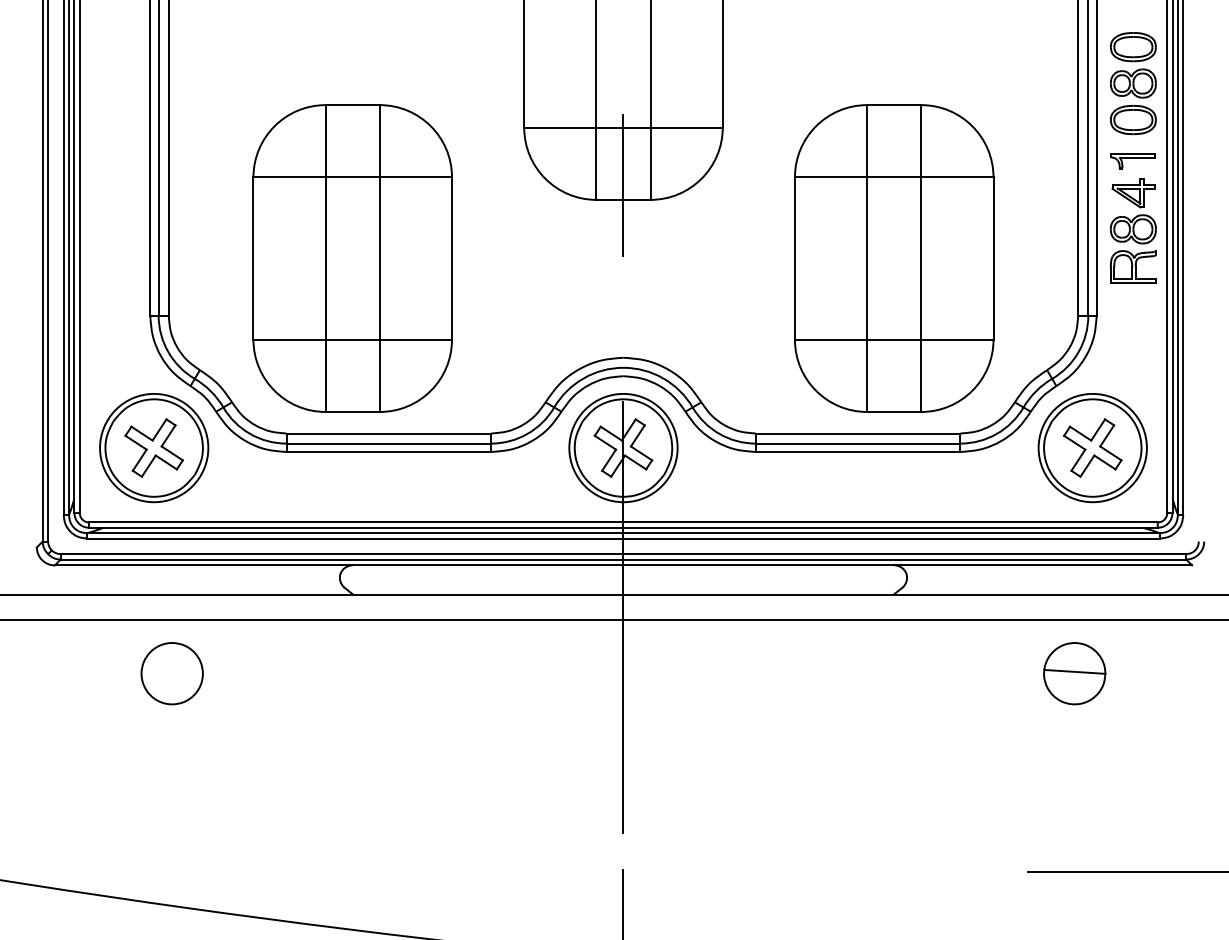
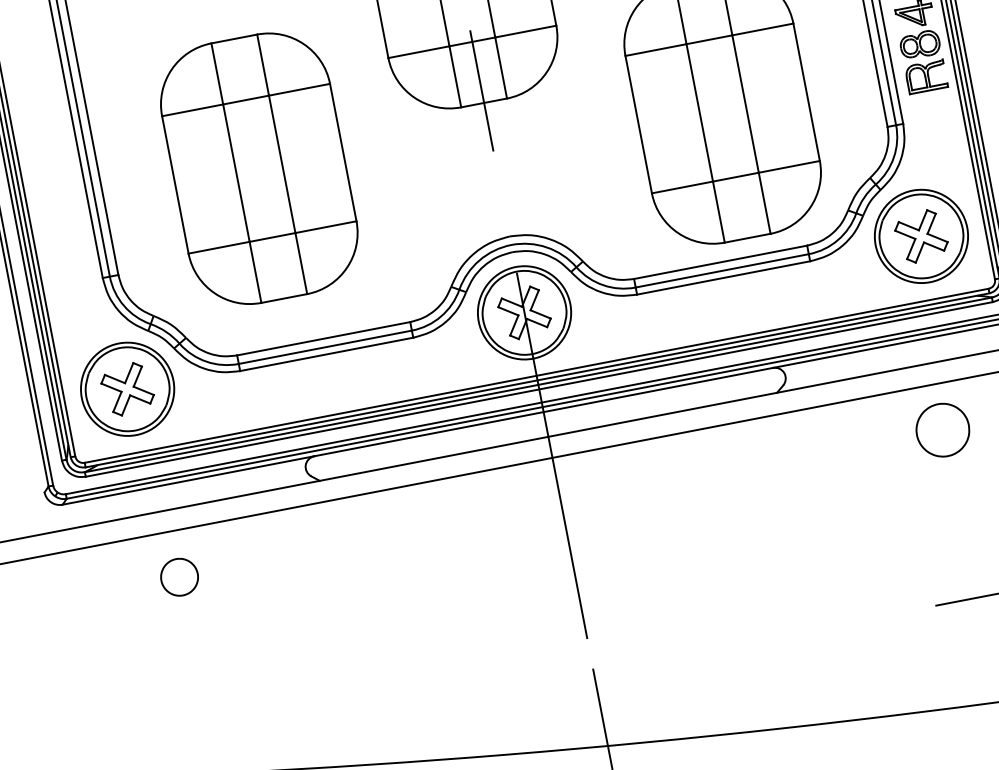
part: (352, 258) -> (259, 168), moved
line: (1074, 671) -> (942, 428), removed
part: (171, 673) -> (178, 577), size x0.7

